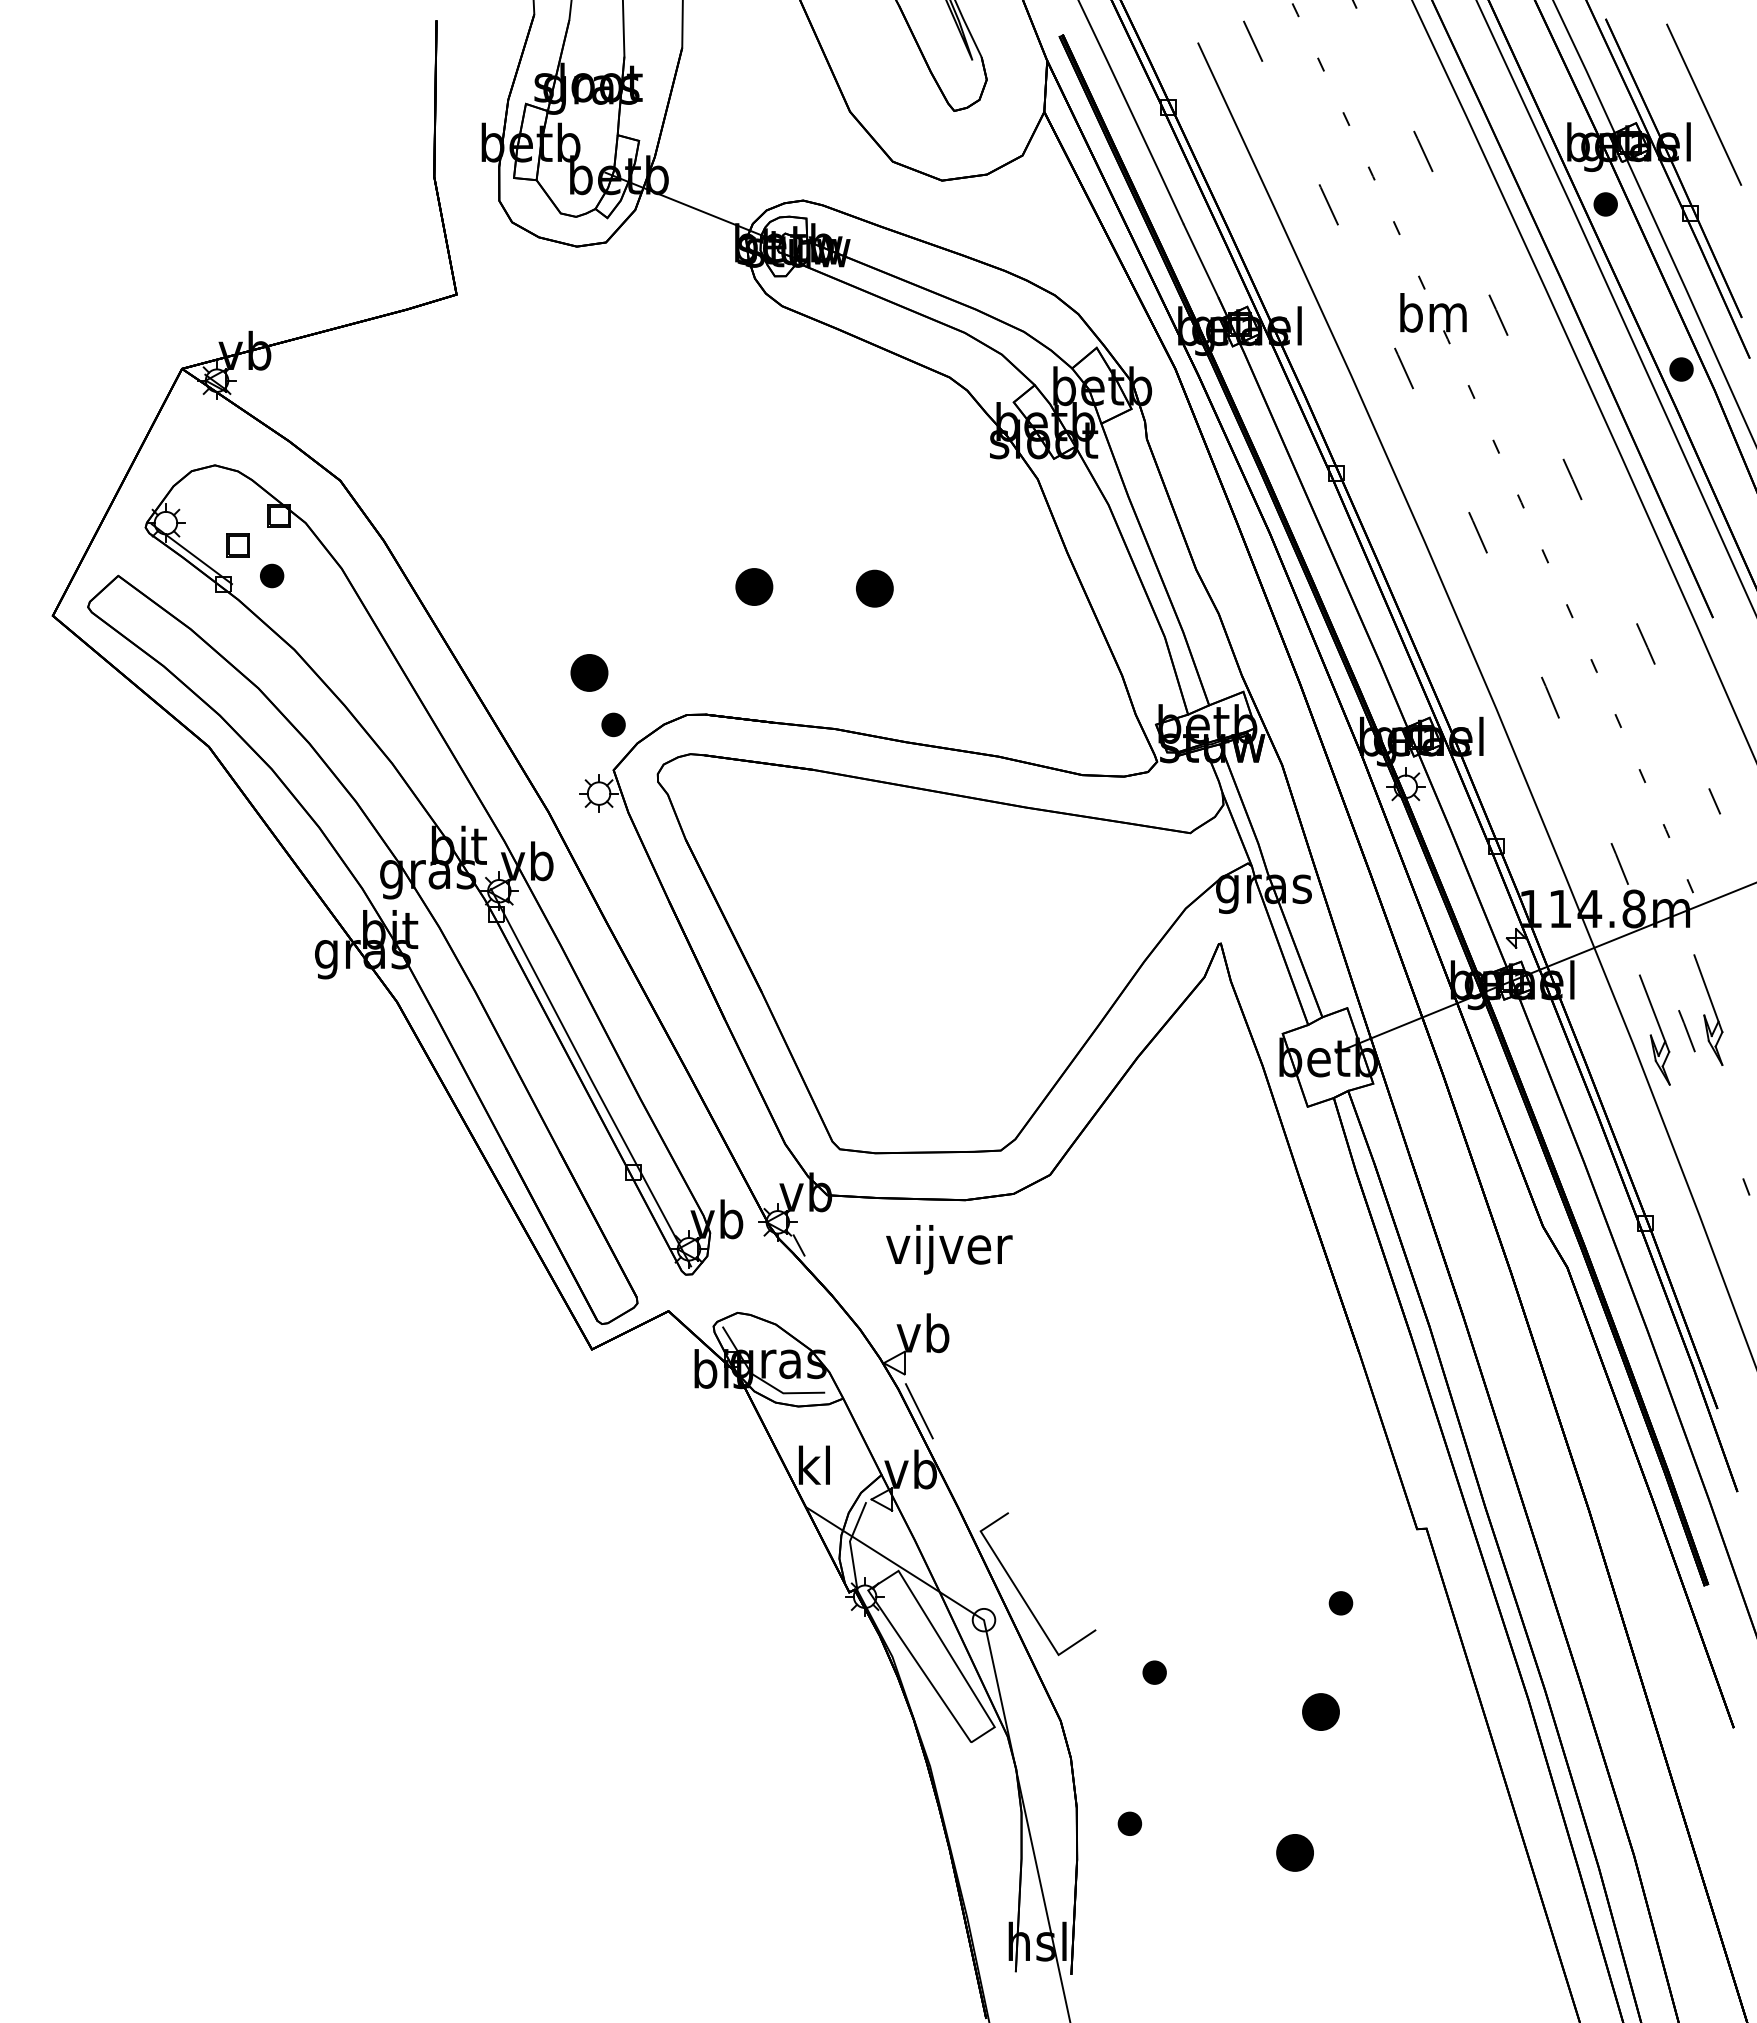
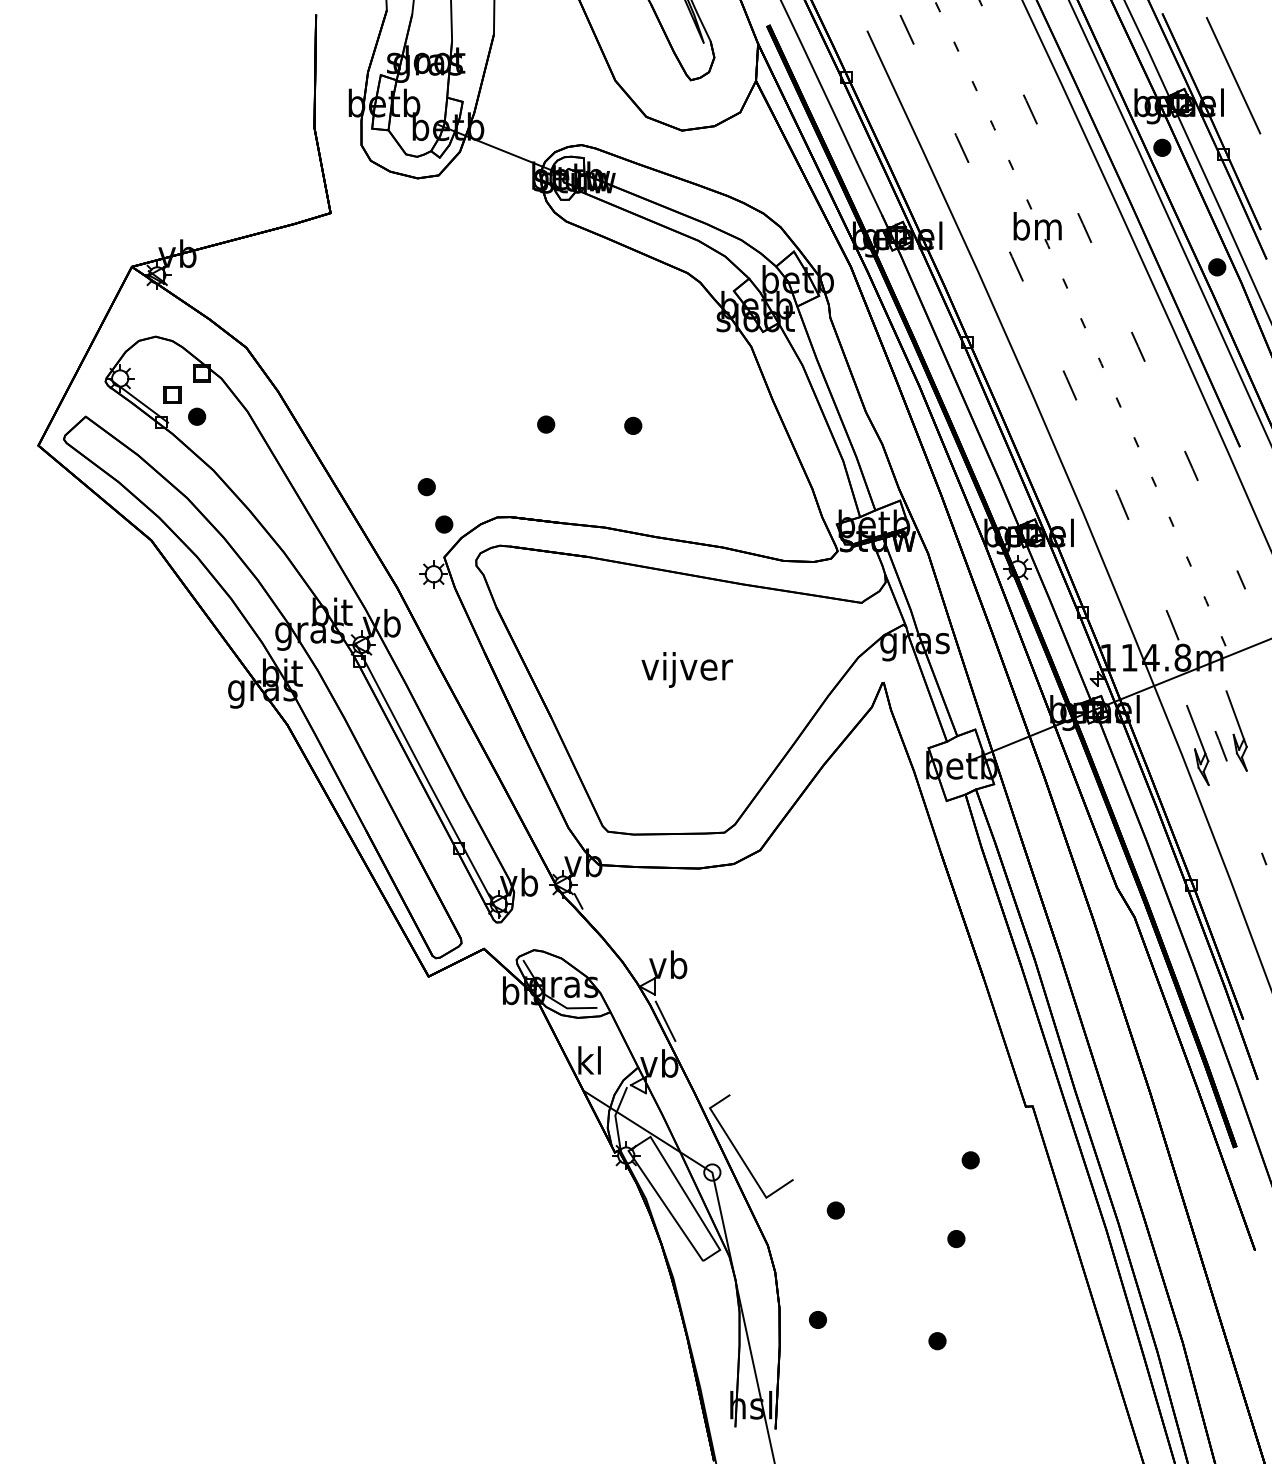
part: (754, 586) -> (546, 424), size x0.62
part: (874, 588) -> (633, 425), size x0.62
part: (589, 673) -> (426, 487), size x0.62
text: (949, 1249) -> (687, 669), moved
part: (1321, 1711) -> (956, 1238), size x0.62
part: (1294, 1853) -> (937, 1341), size x0.62

